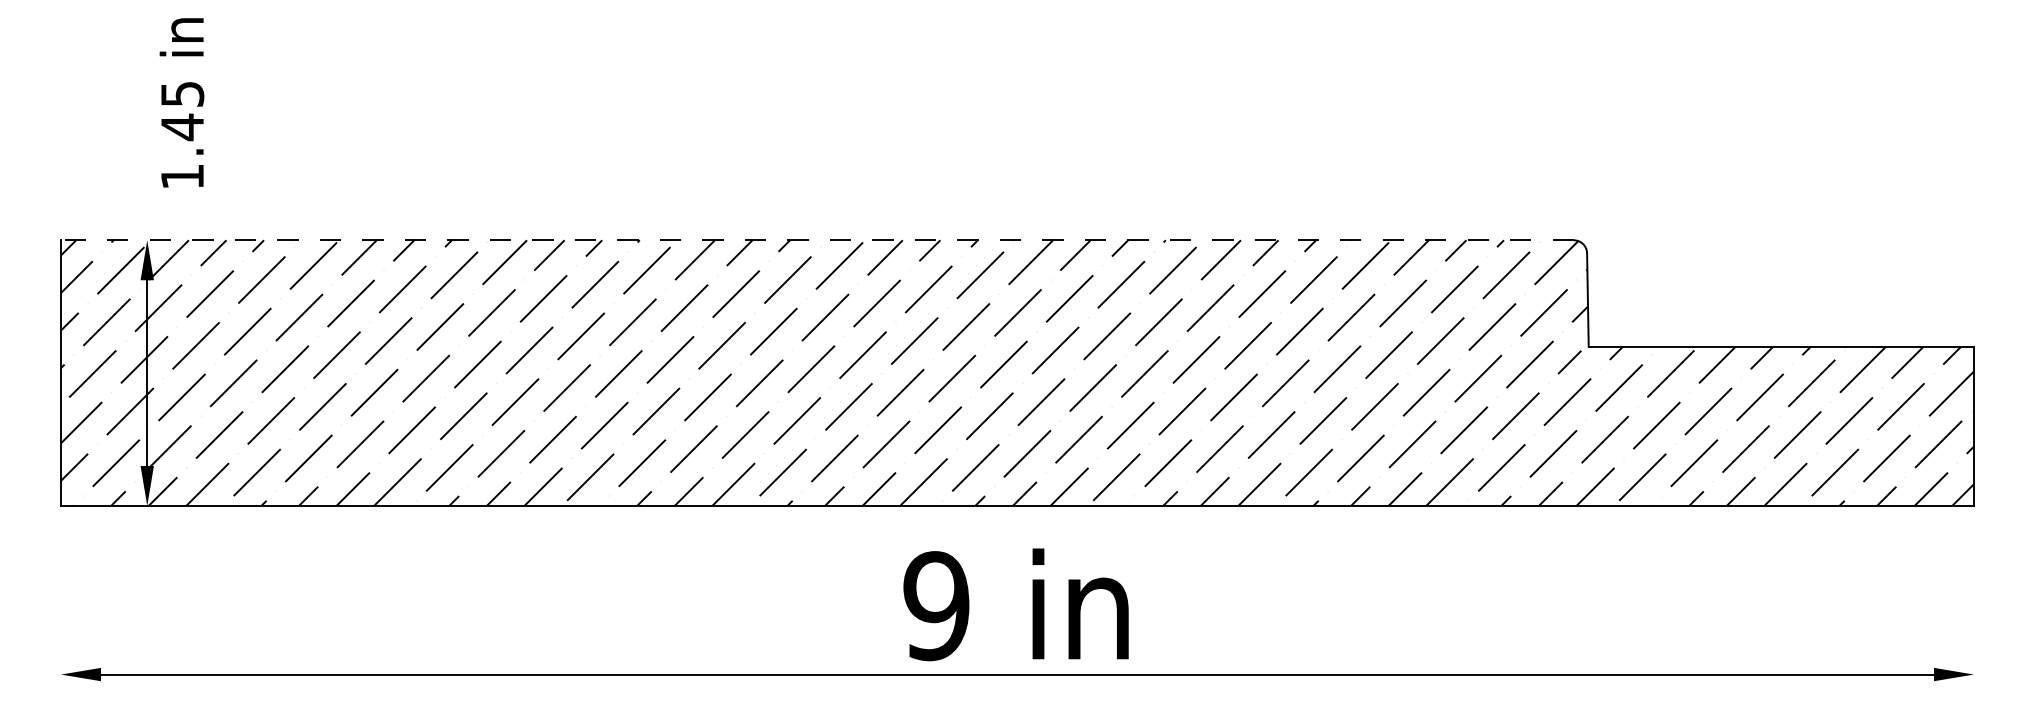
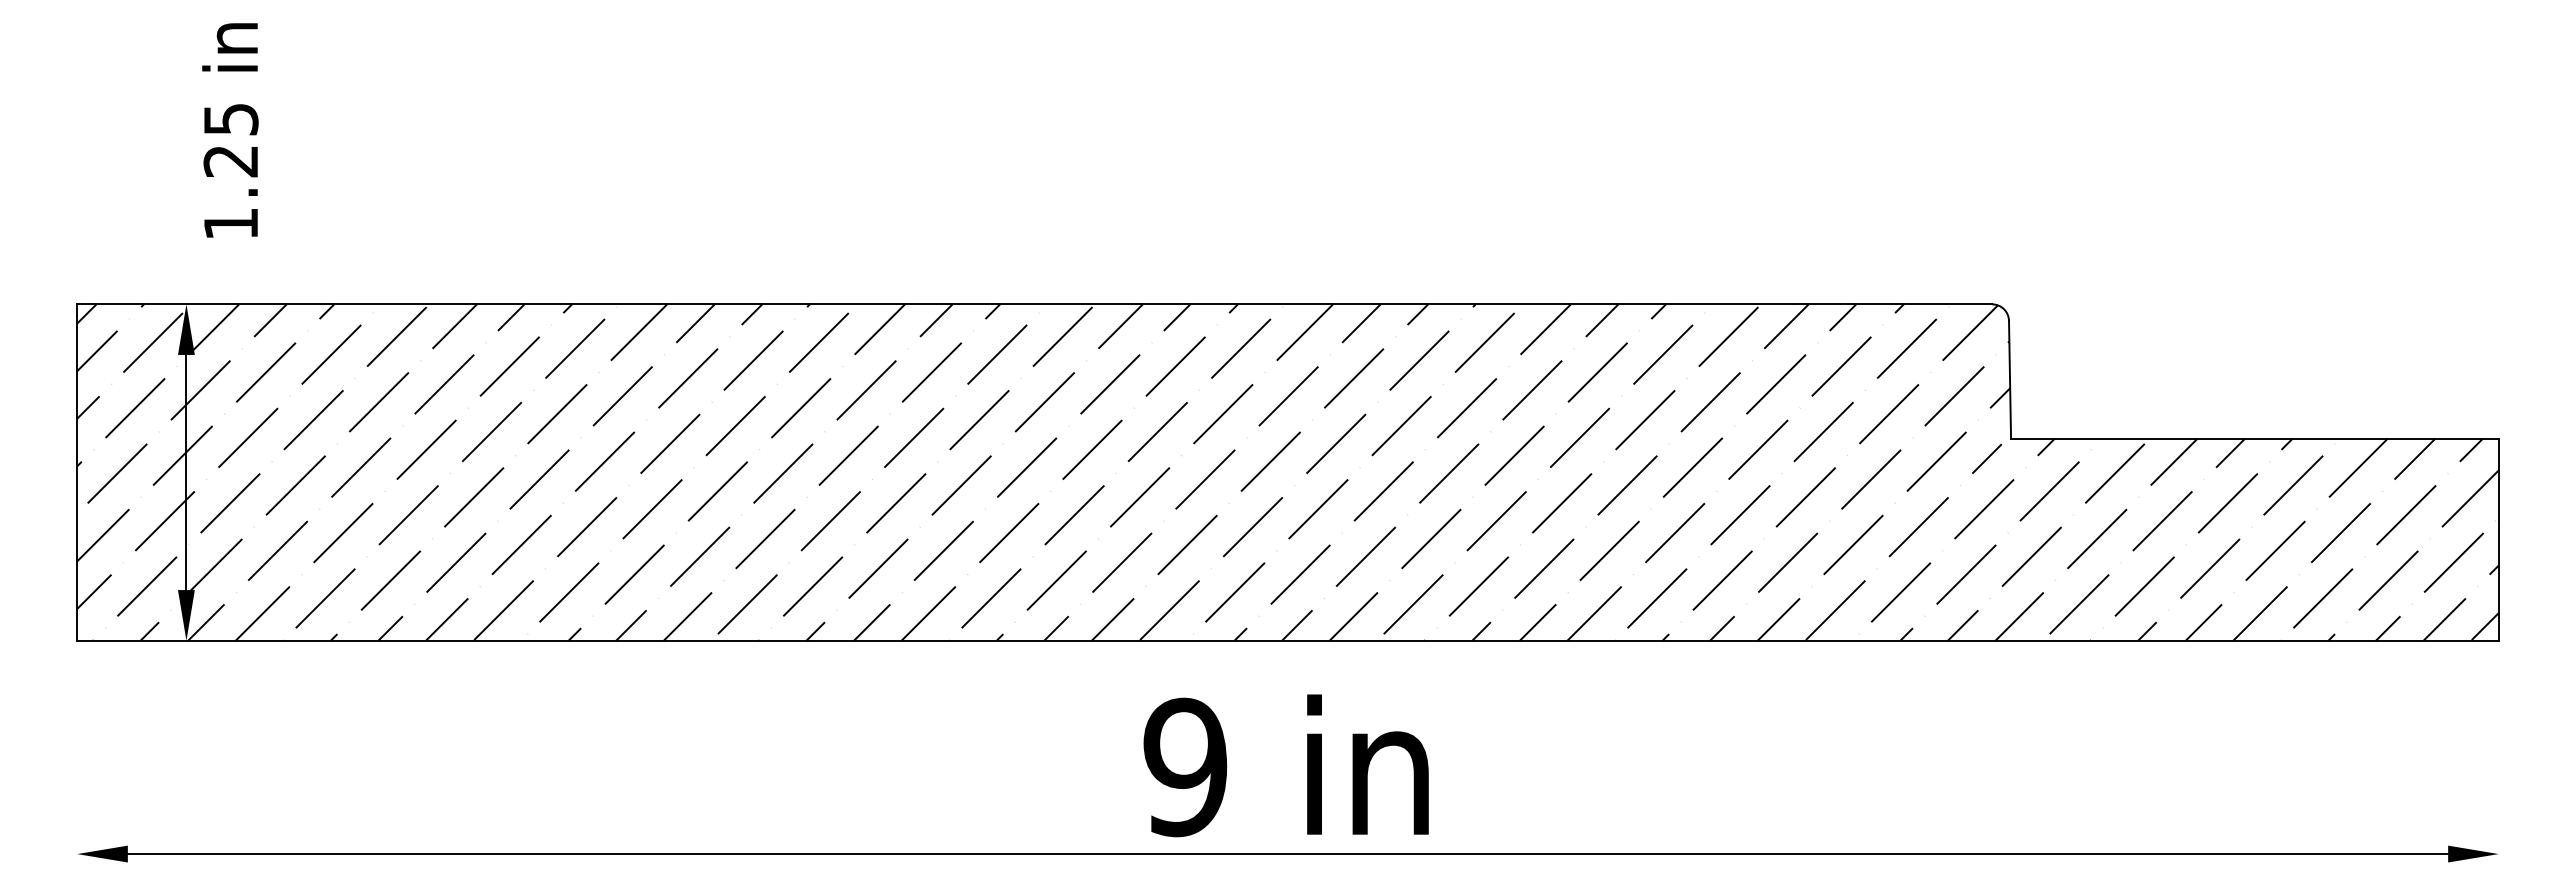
text: (182, 127) -> (230, 161), 1.45 -> 1.25
line: (817, 240) -> (1034, 304), dashed -> solid

